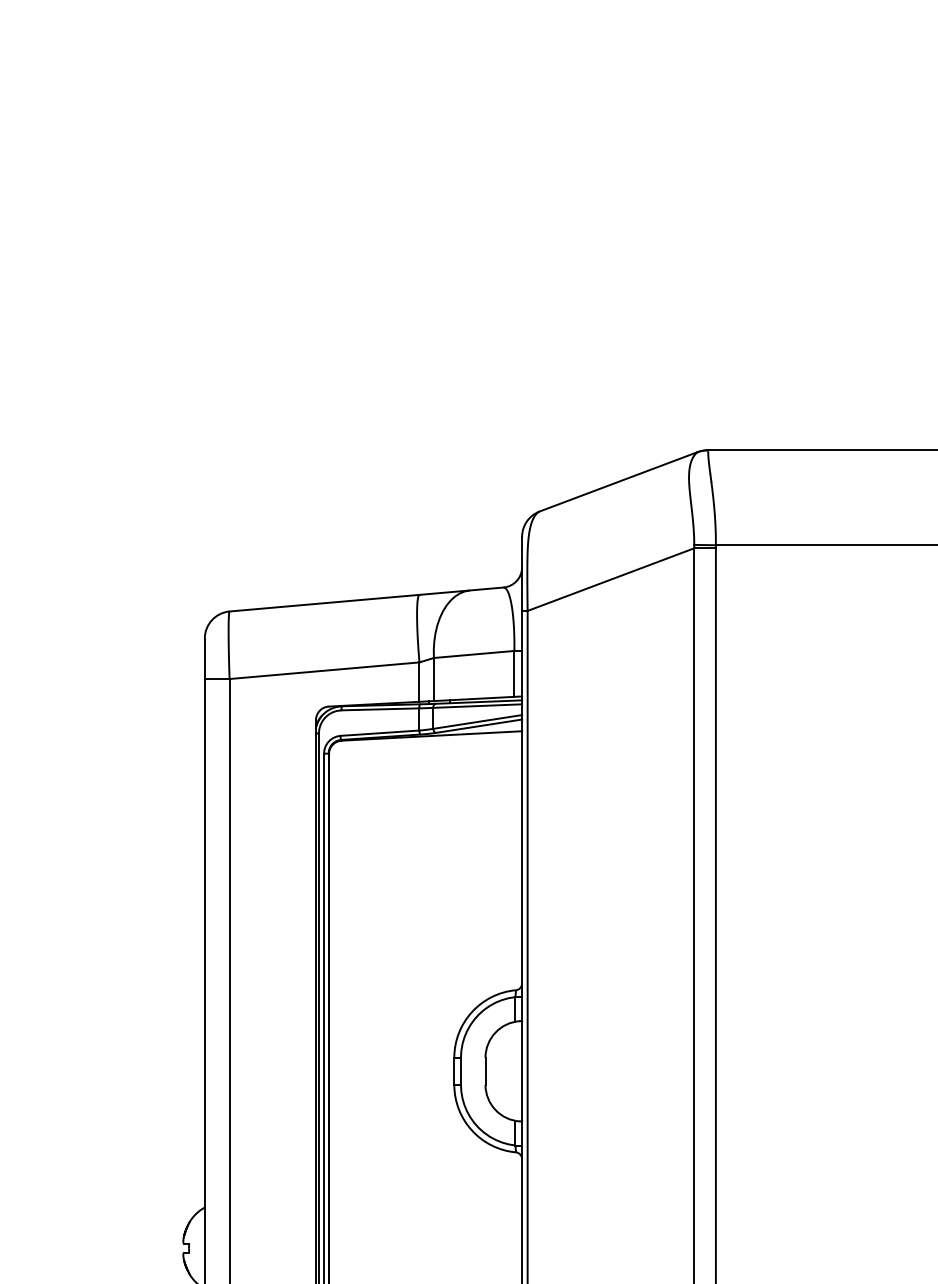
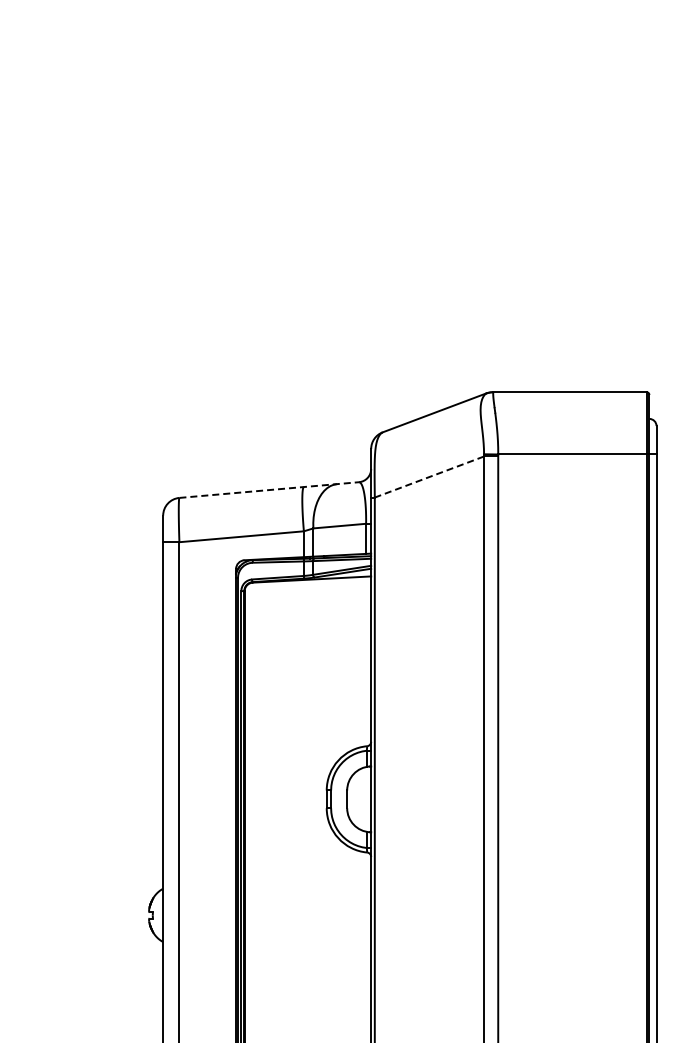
line: (609, 580) -> (428, 477), solid -> dashed
line: (367, 600) -> (269, 490), solid -> dashed

